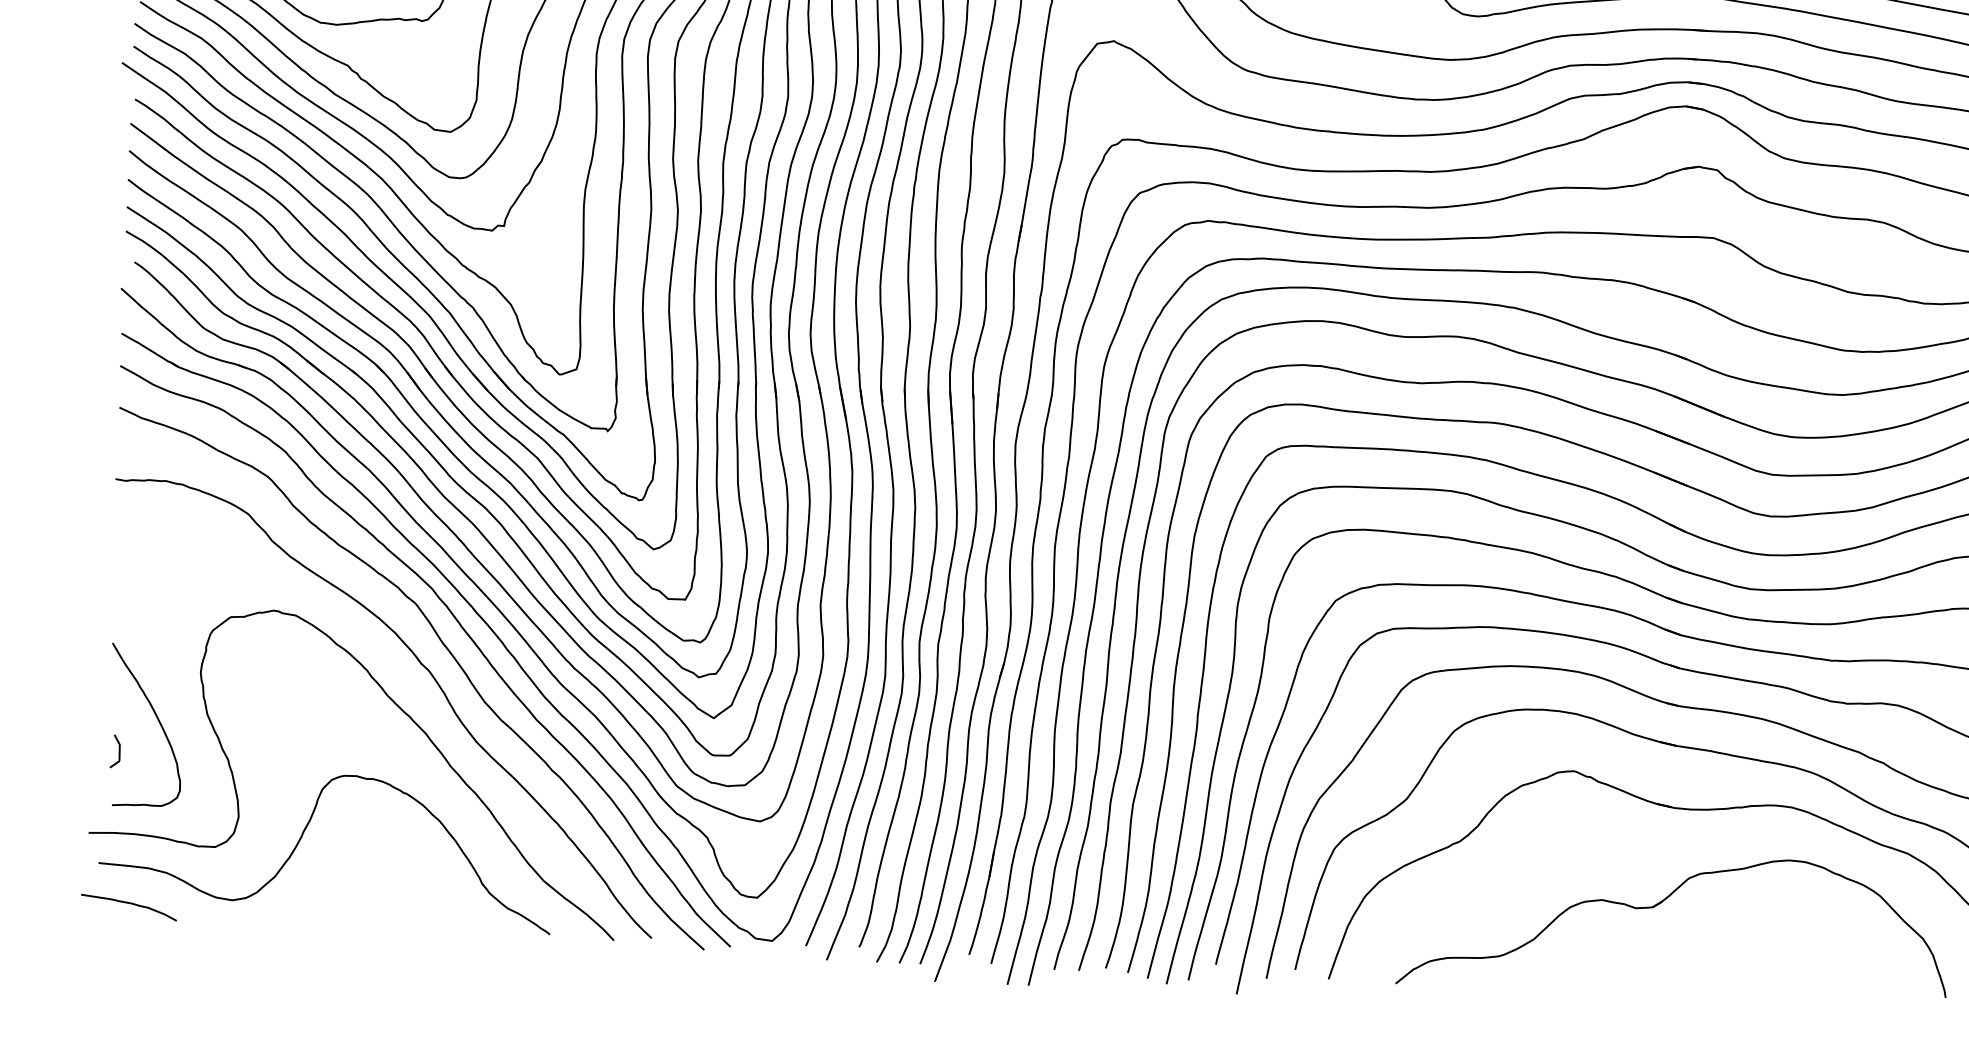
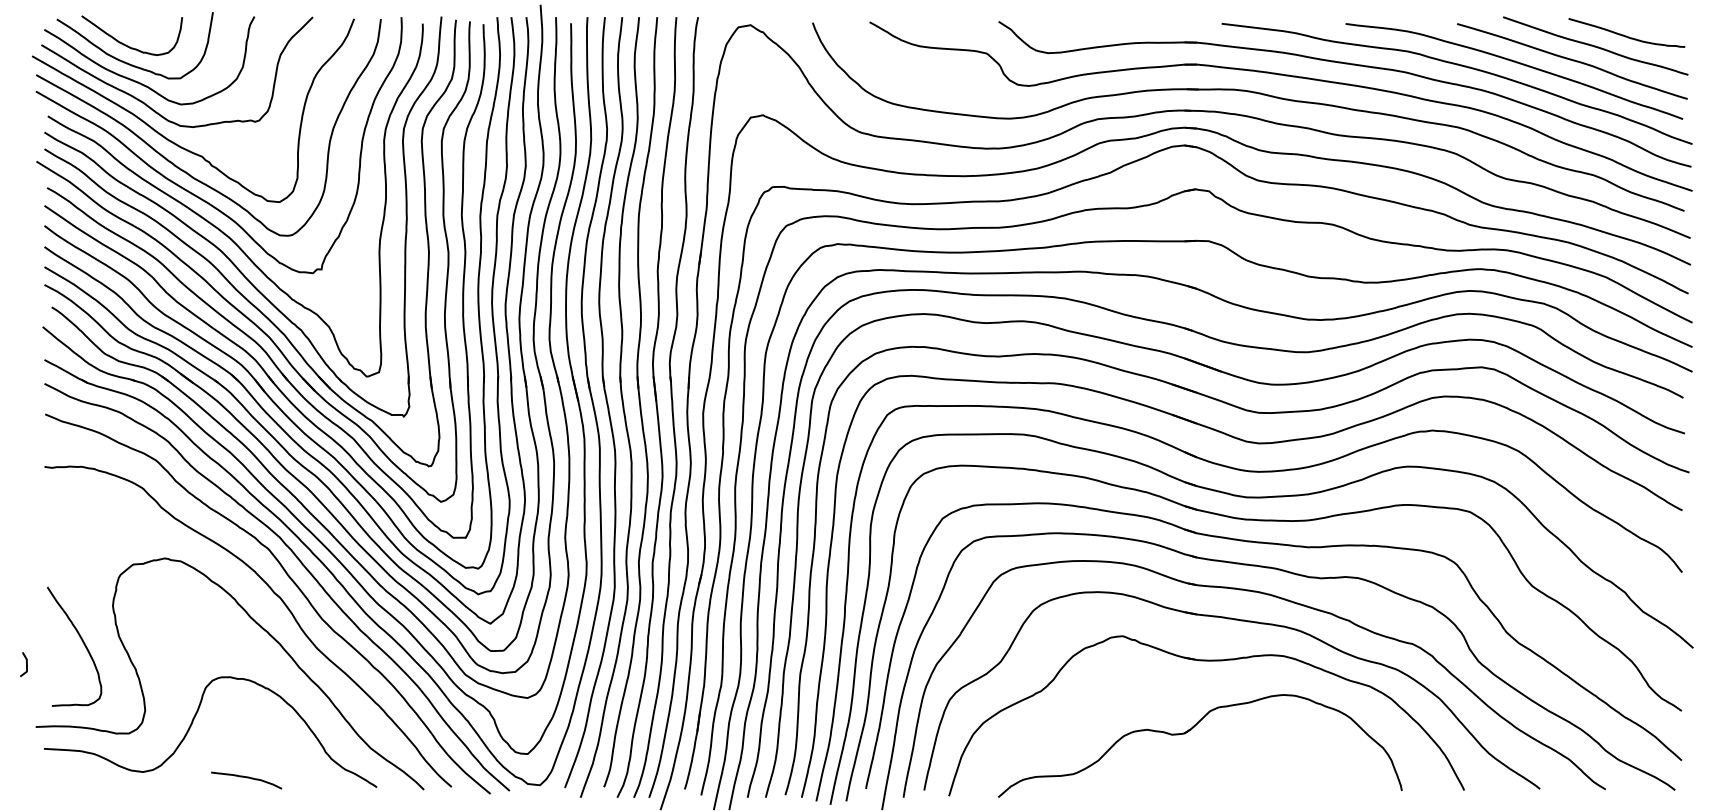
line: (119, 751) -> (26, 664), moved
curve: (129, 904) -> (246, 778), moved

